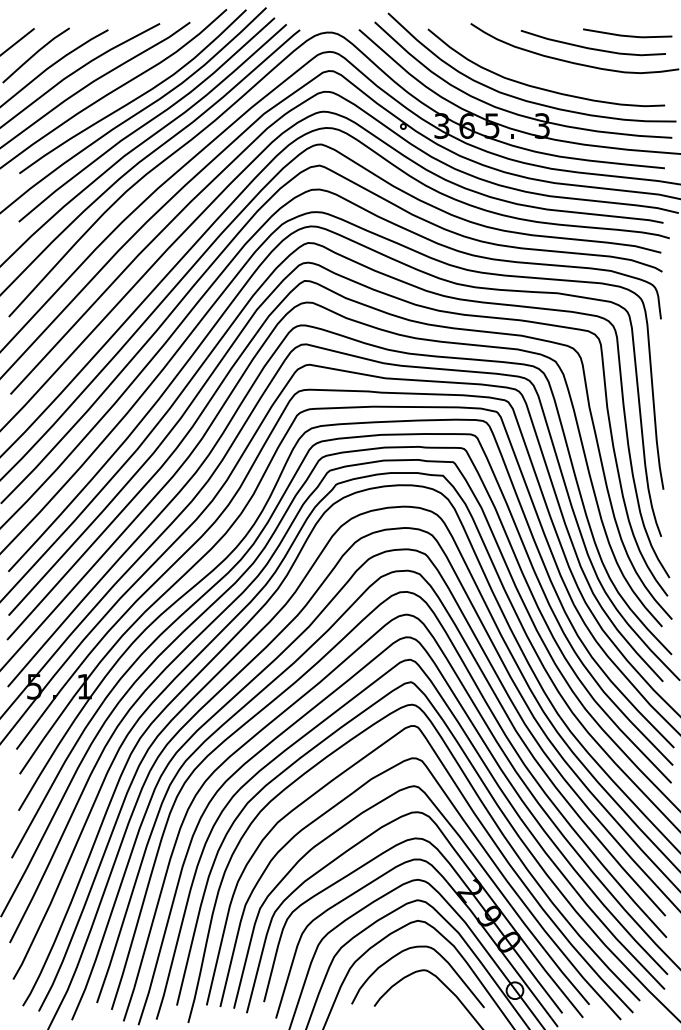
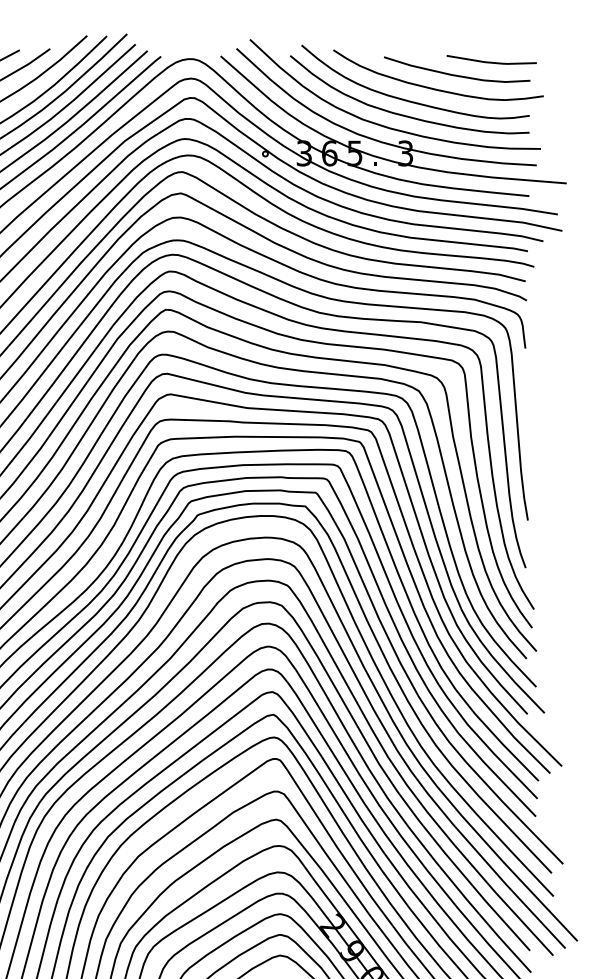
curve: (547, 73) -> (410, 100), added

